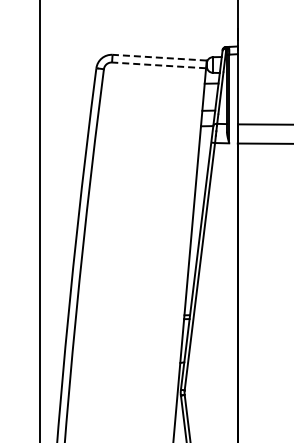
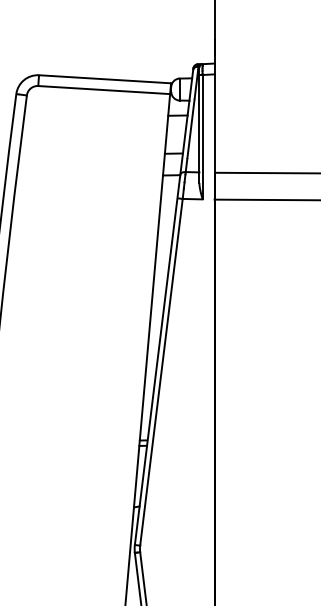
line: (159, 57) -> (104, 78), dashed -> solid
line: (158, 65) -> (103, 90), dashed -> solid

